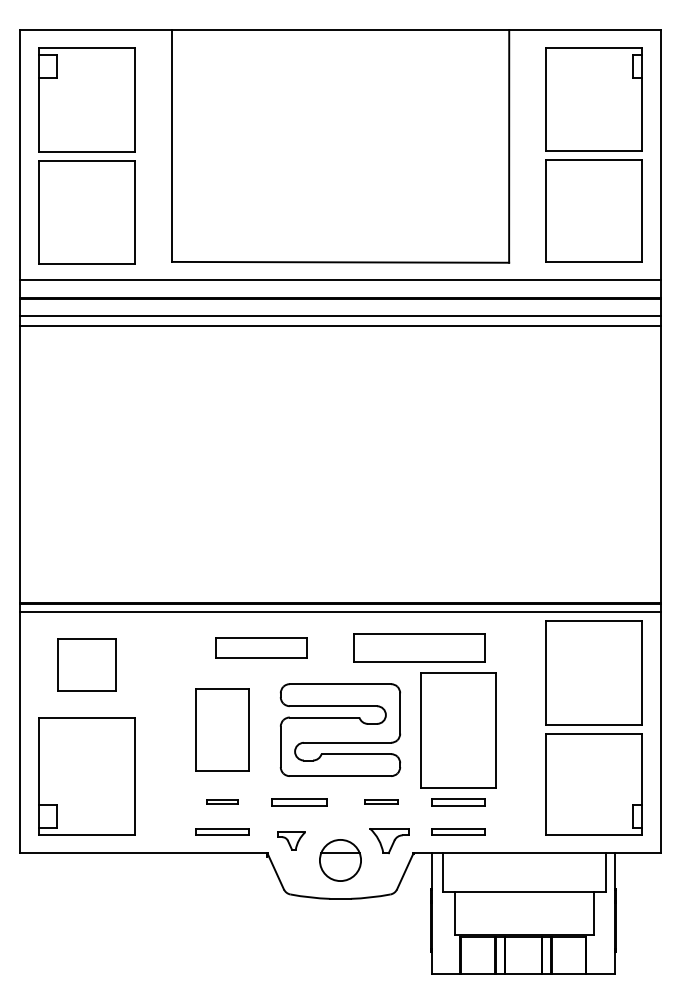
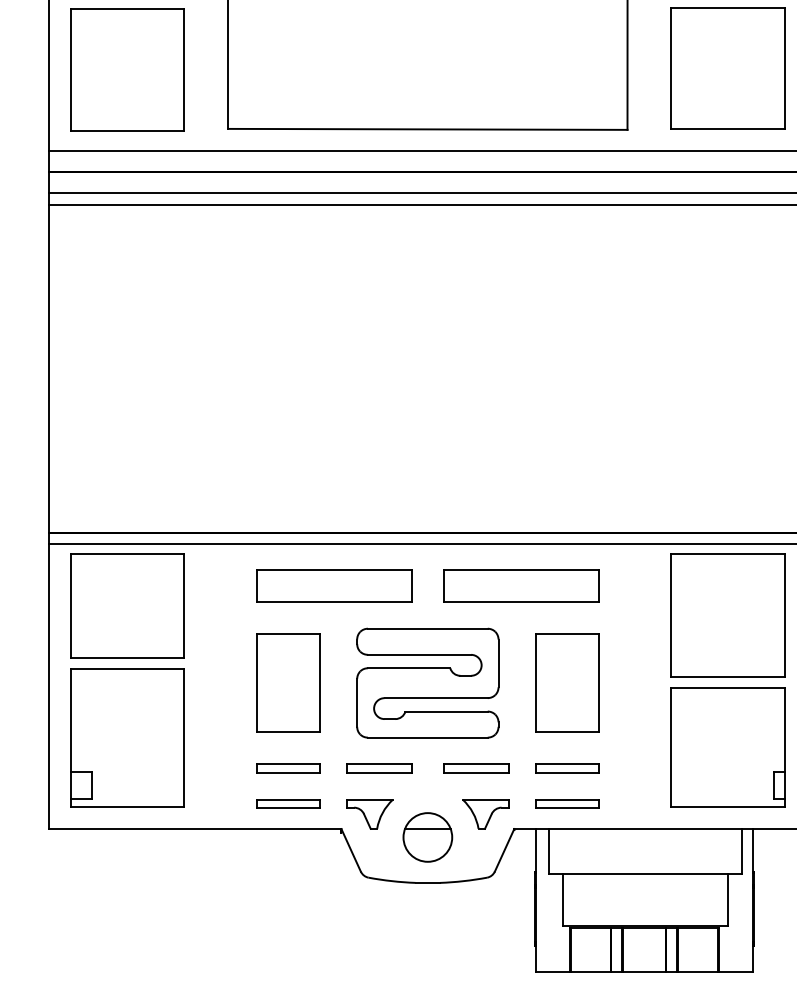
part: (261, 647) -> (334, 585), size x1.43
part: (86, 664) -> (127, 605), size x1.67
part: (458, 729) -> (567, 682), size x0.71
part: (222, 802) -> (288, 768), size x1.67
part: (381, 802) -> (476, 768), size x1.67
part: (291, 841) -> (369, 814), size x1.43

